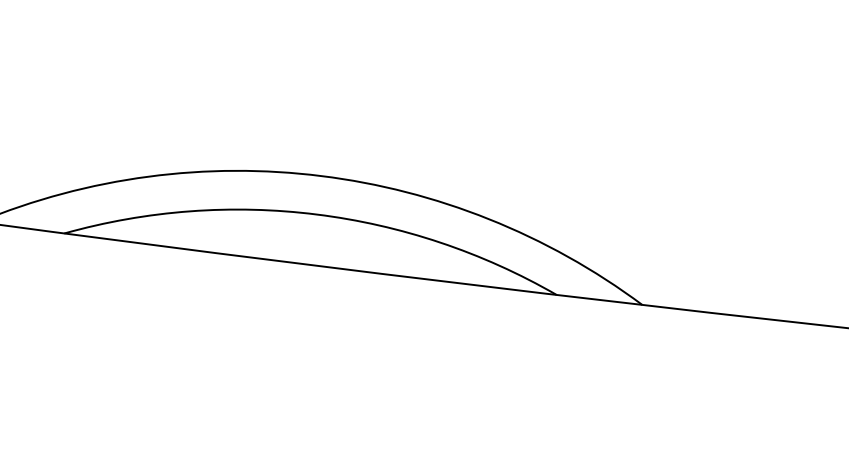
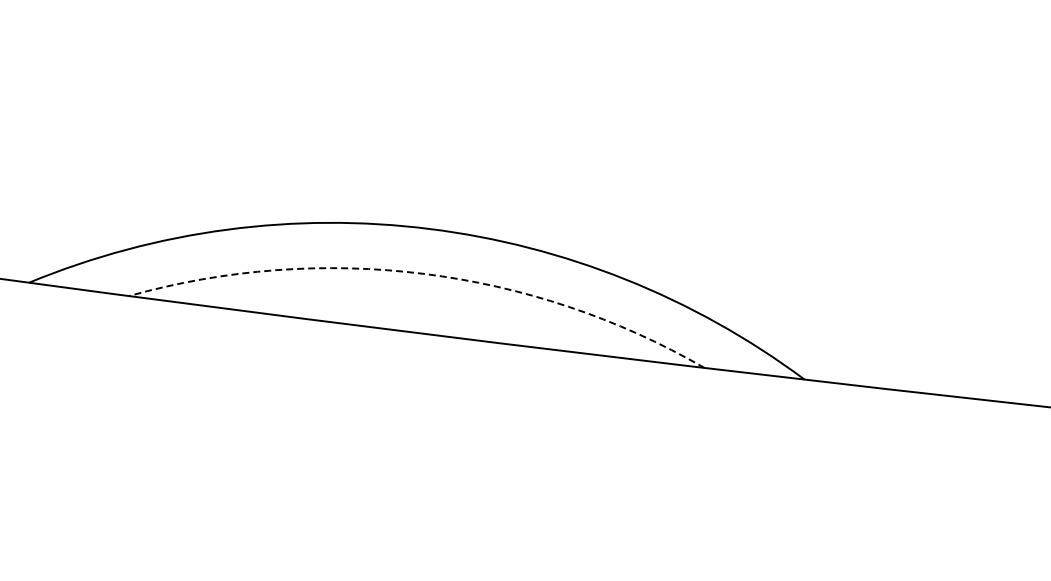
arc: (317, 214) -> (424, 273), solid -> dashed

